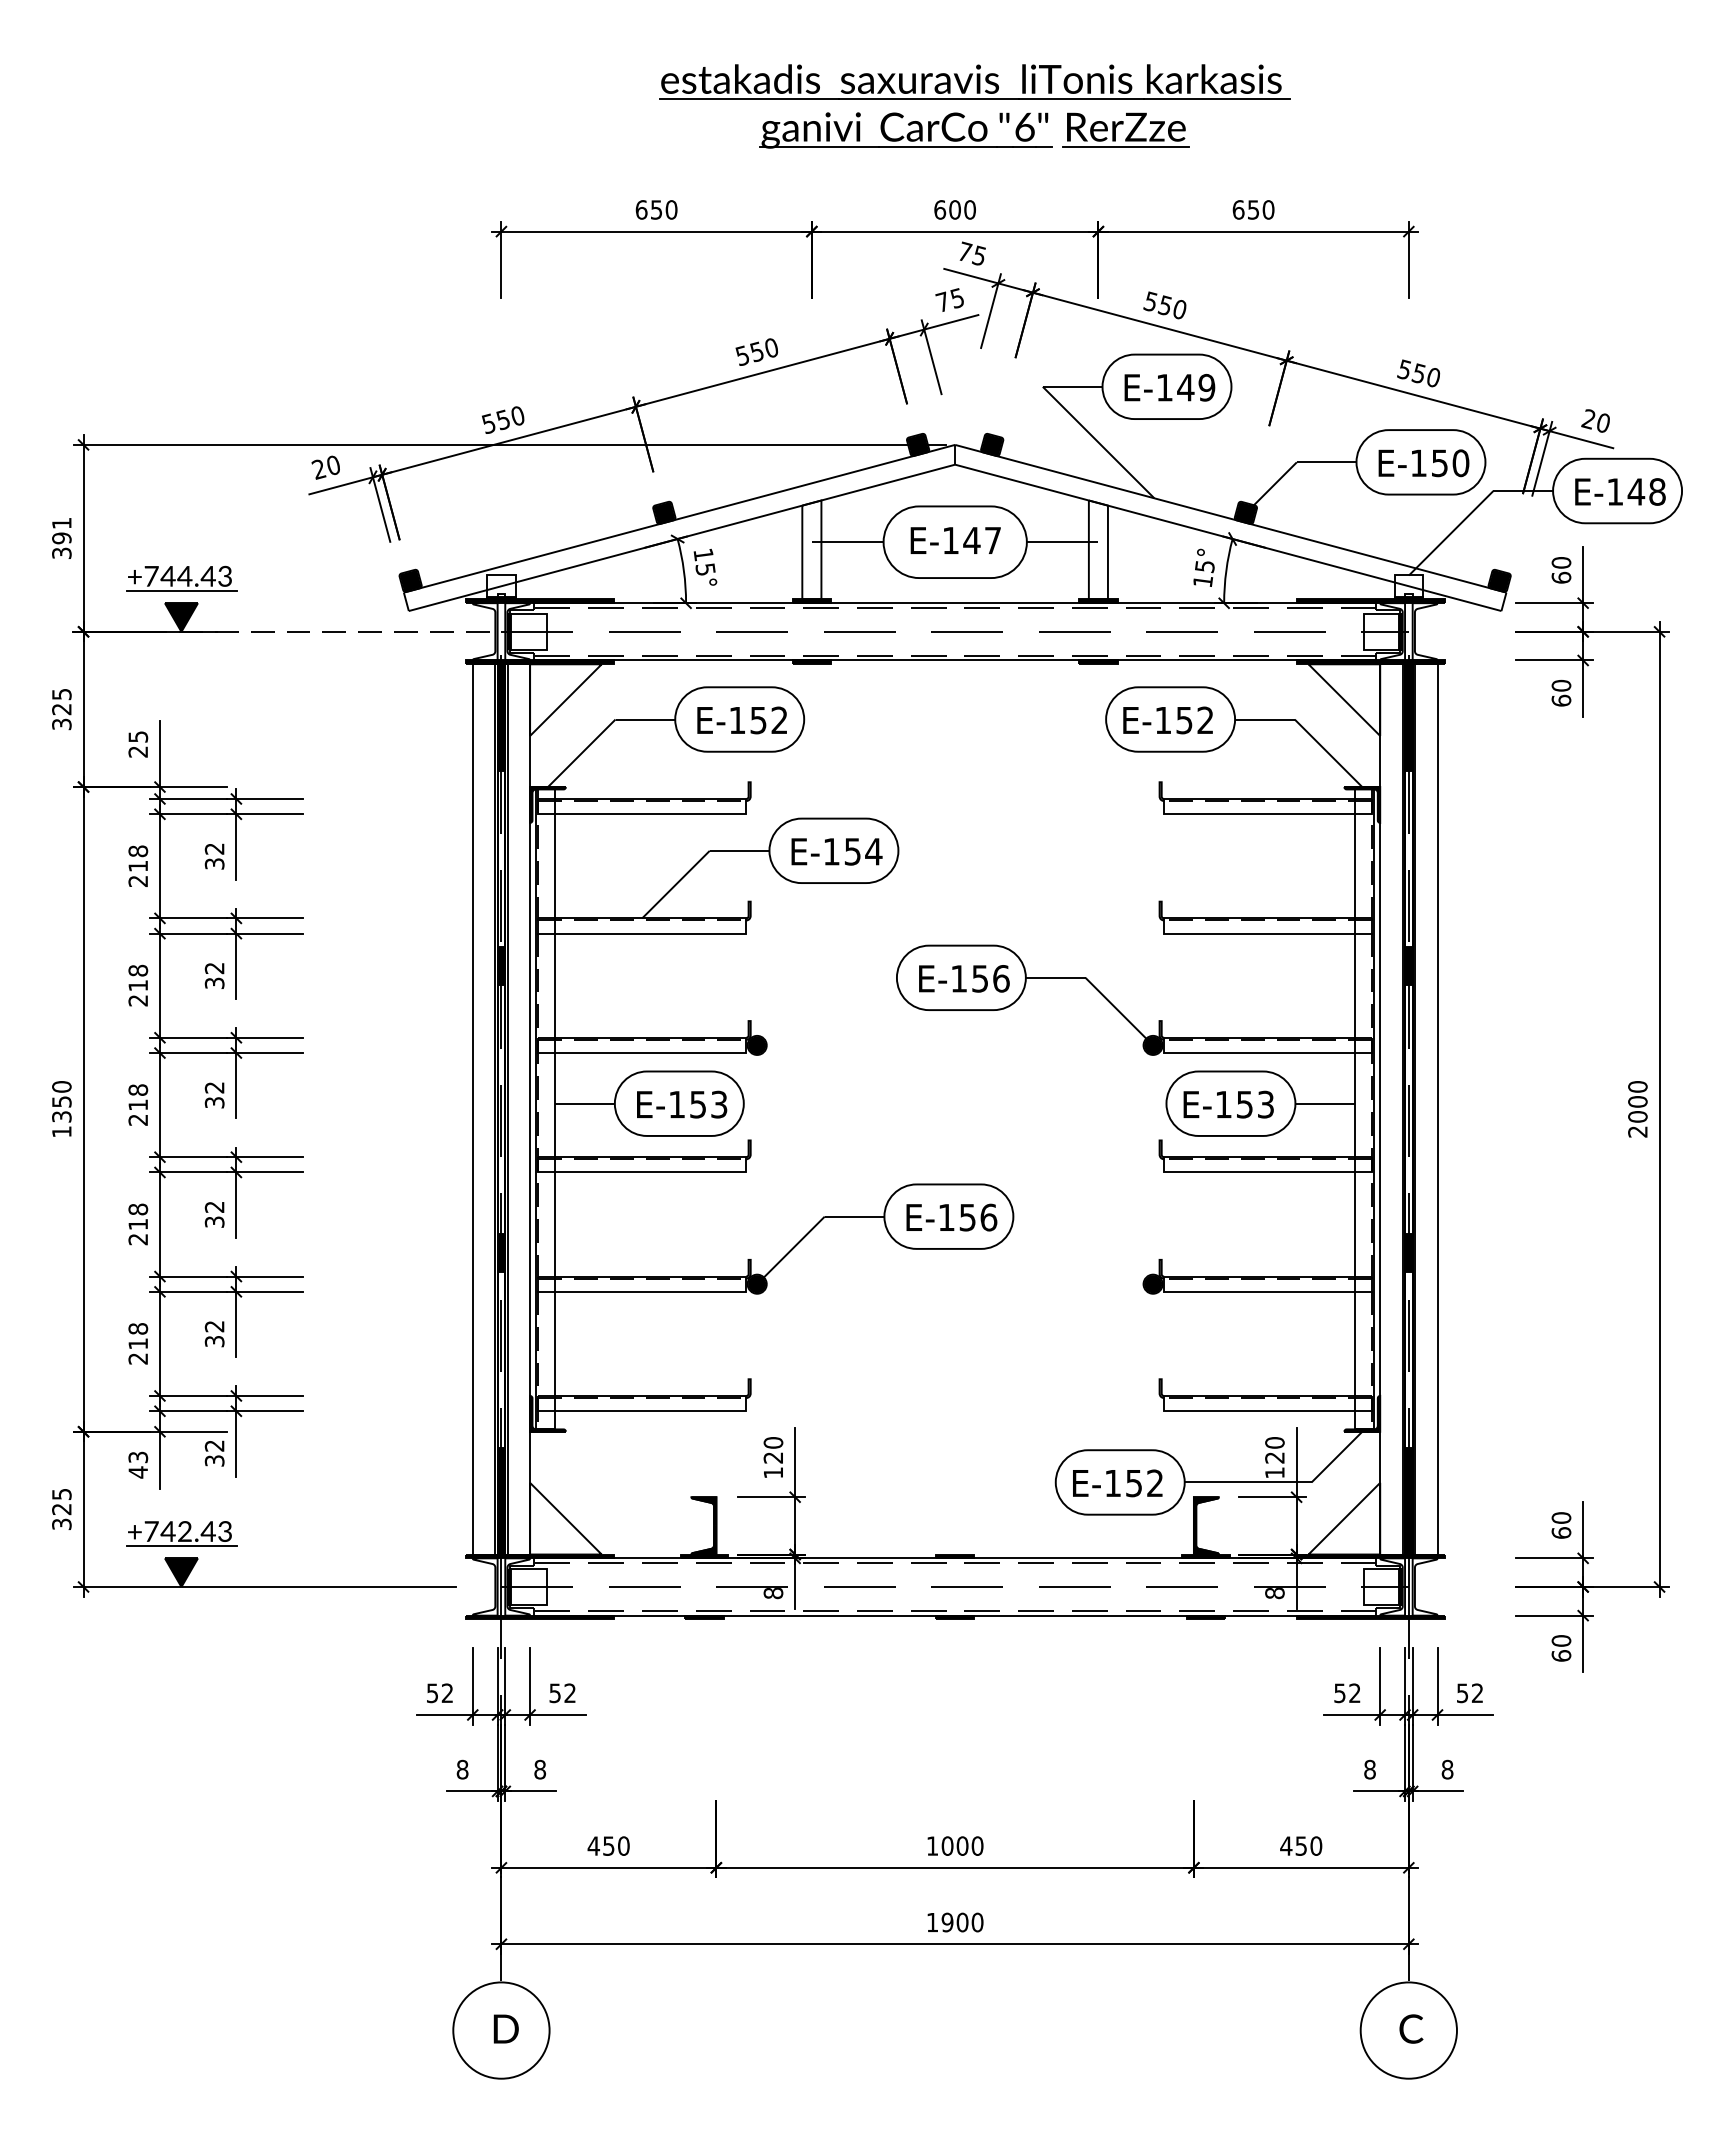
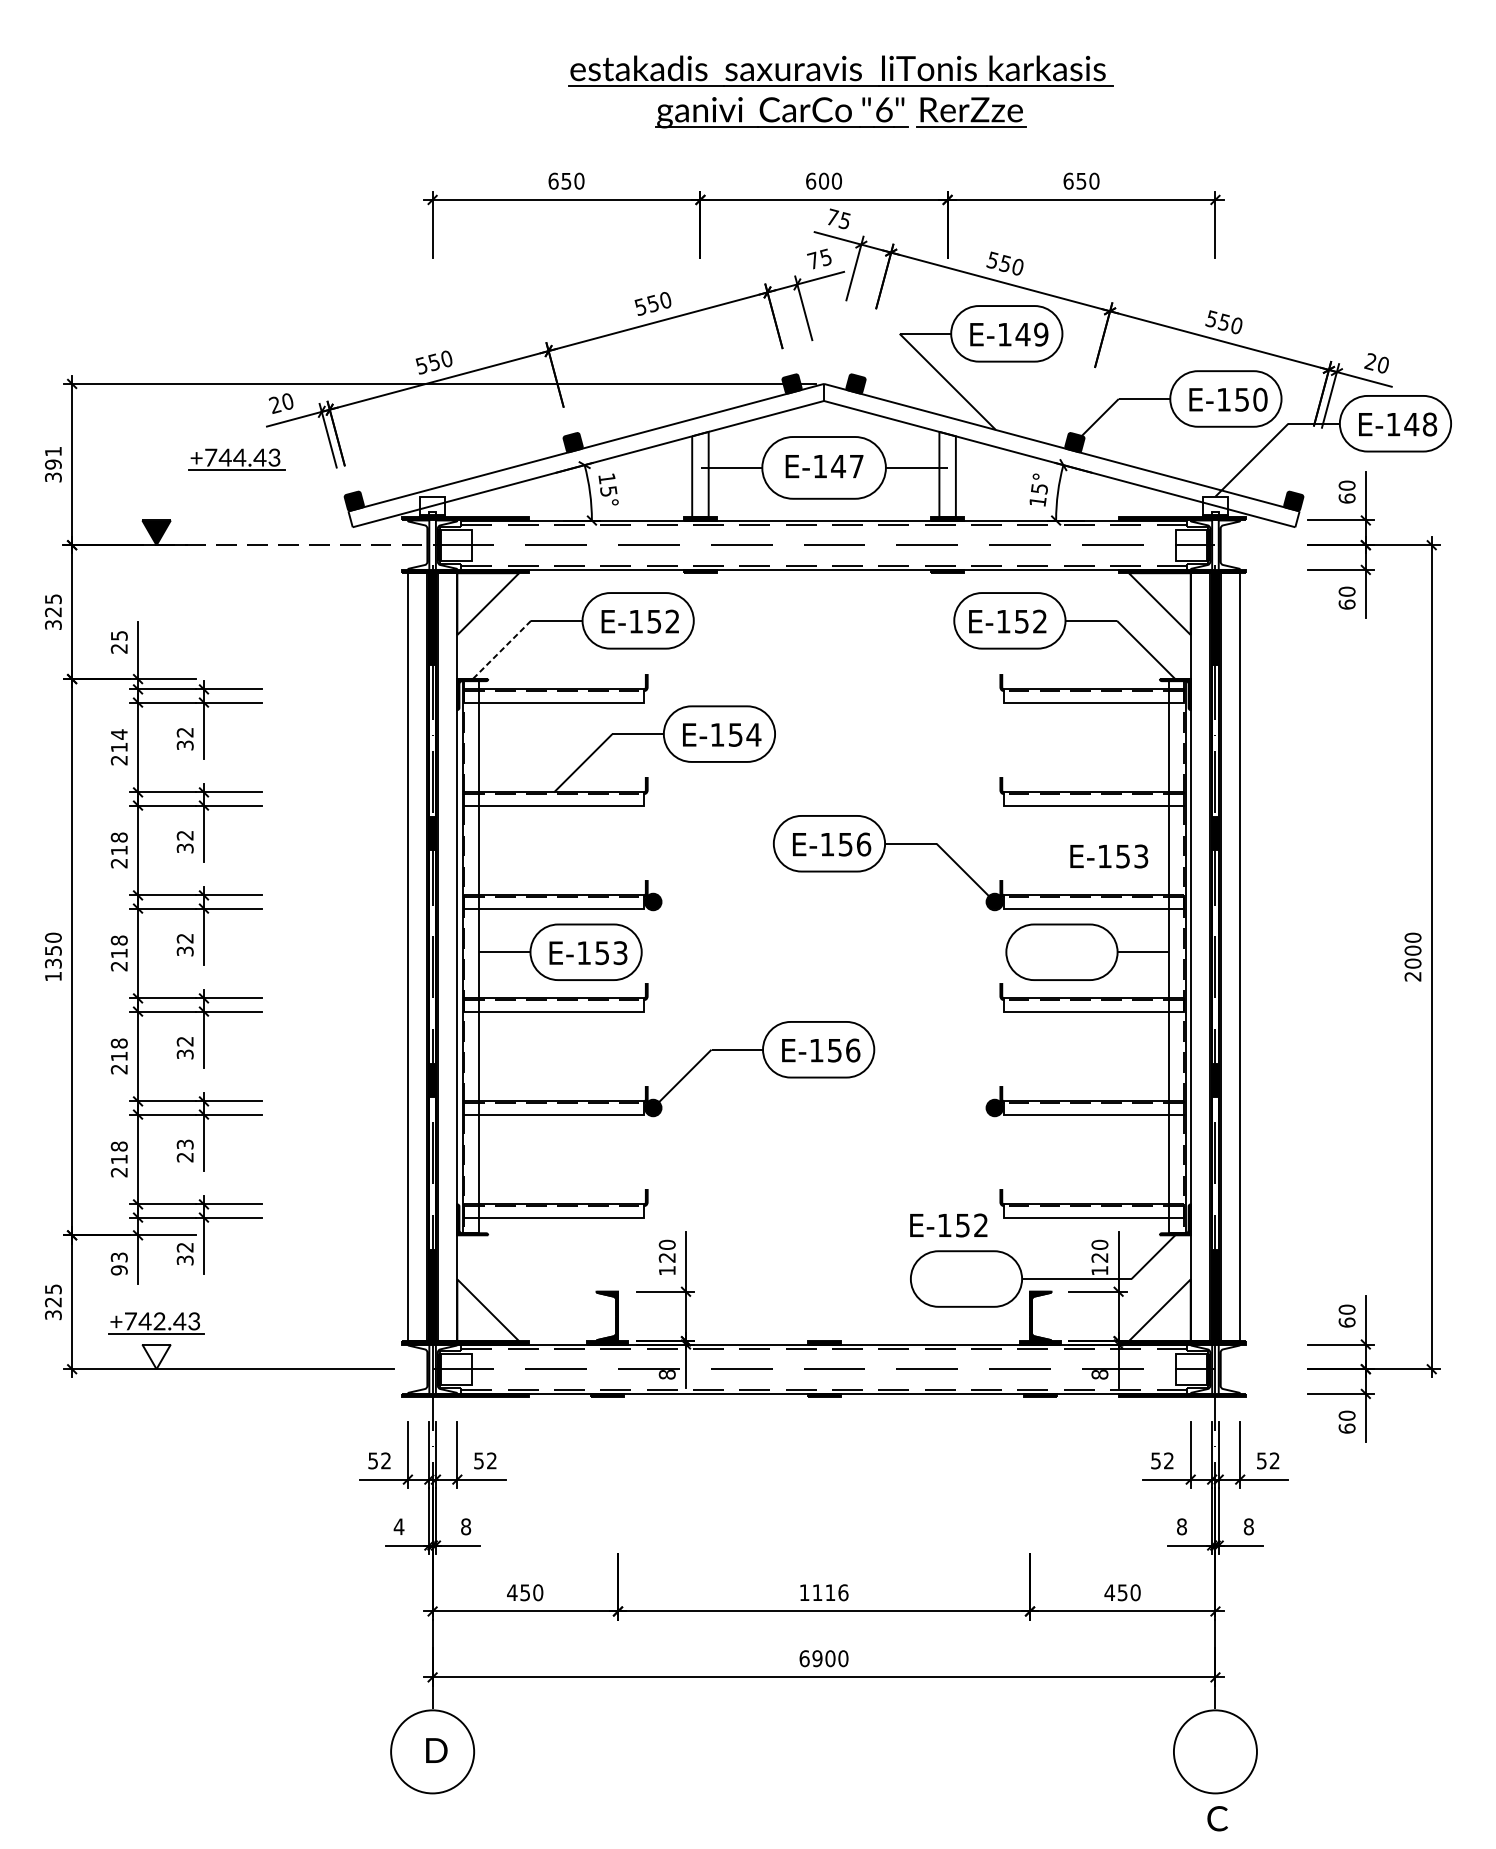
part: (181, 578) -> (236, 459), moved
line: (581, 753) -> (501, 650), solid -> dashed
text: (138, 851) -> (119, 734), 218 -> 214
text: (1228, 1104) -> (1109, 856), moved
text: (214, 1334) -> (185, 1151), 32 -> 23
text: (138, 1472) -> (119, 1270), 43 -> 93
text: (1117, 1483) -> (948, 1225), moved
fill: (180, 1572) -> (155, 1356), removed
text: (462, 1769) -> (399, 1526), 8 -> 4
text: (962, 1845) -> (830, 1592), 1000 -> 1116
text: (932, 1922) -> (804, 1658), 1900 -> 6900
text: (1411, 2028) -> (1217, 1818), moved

